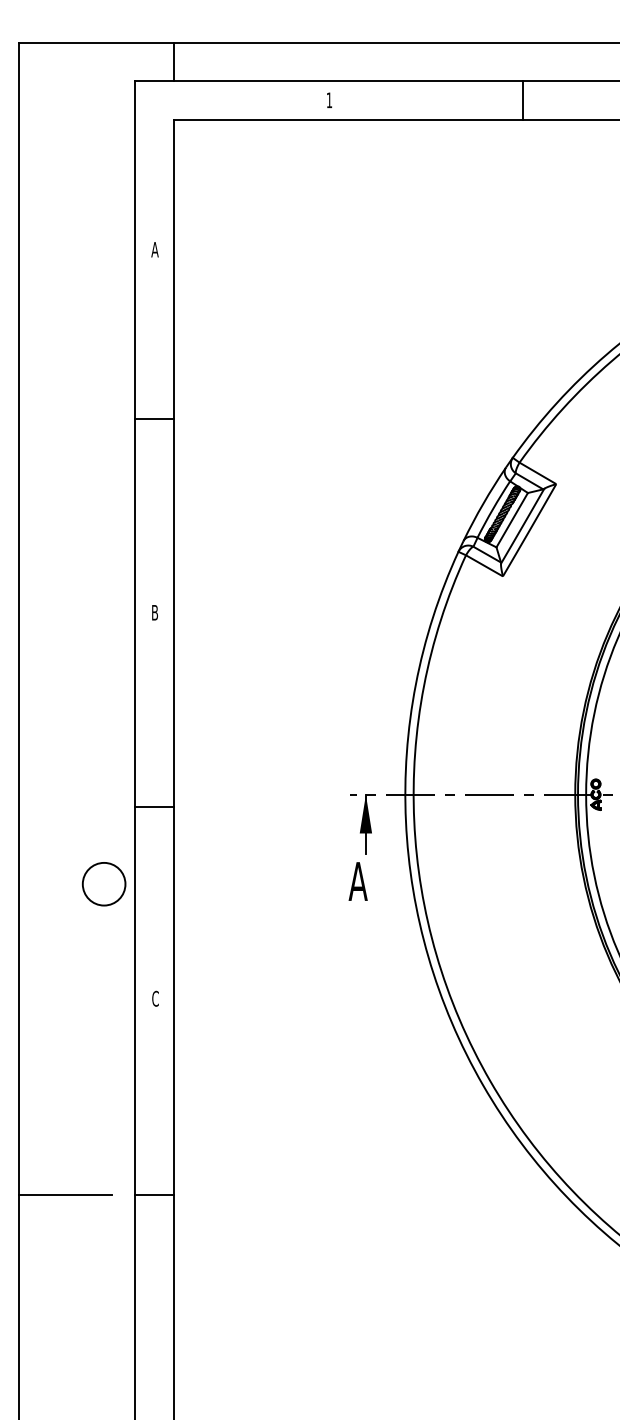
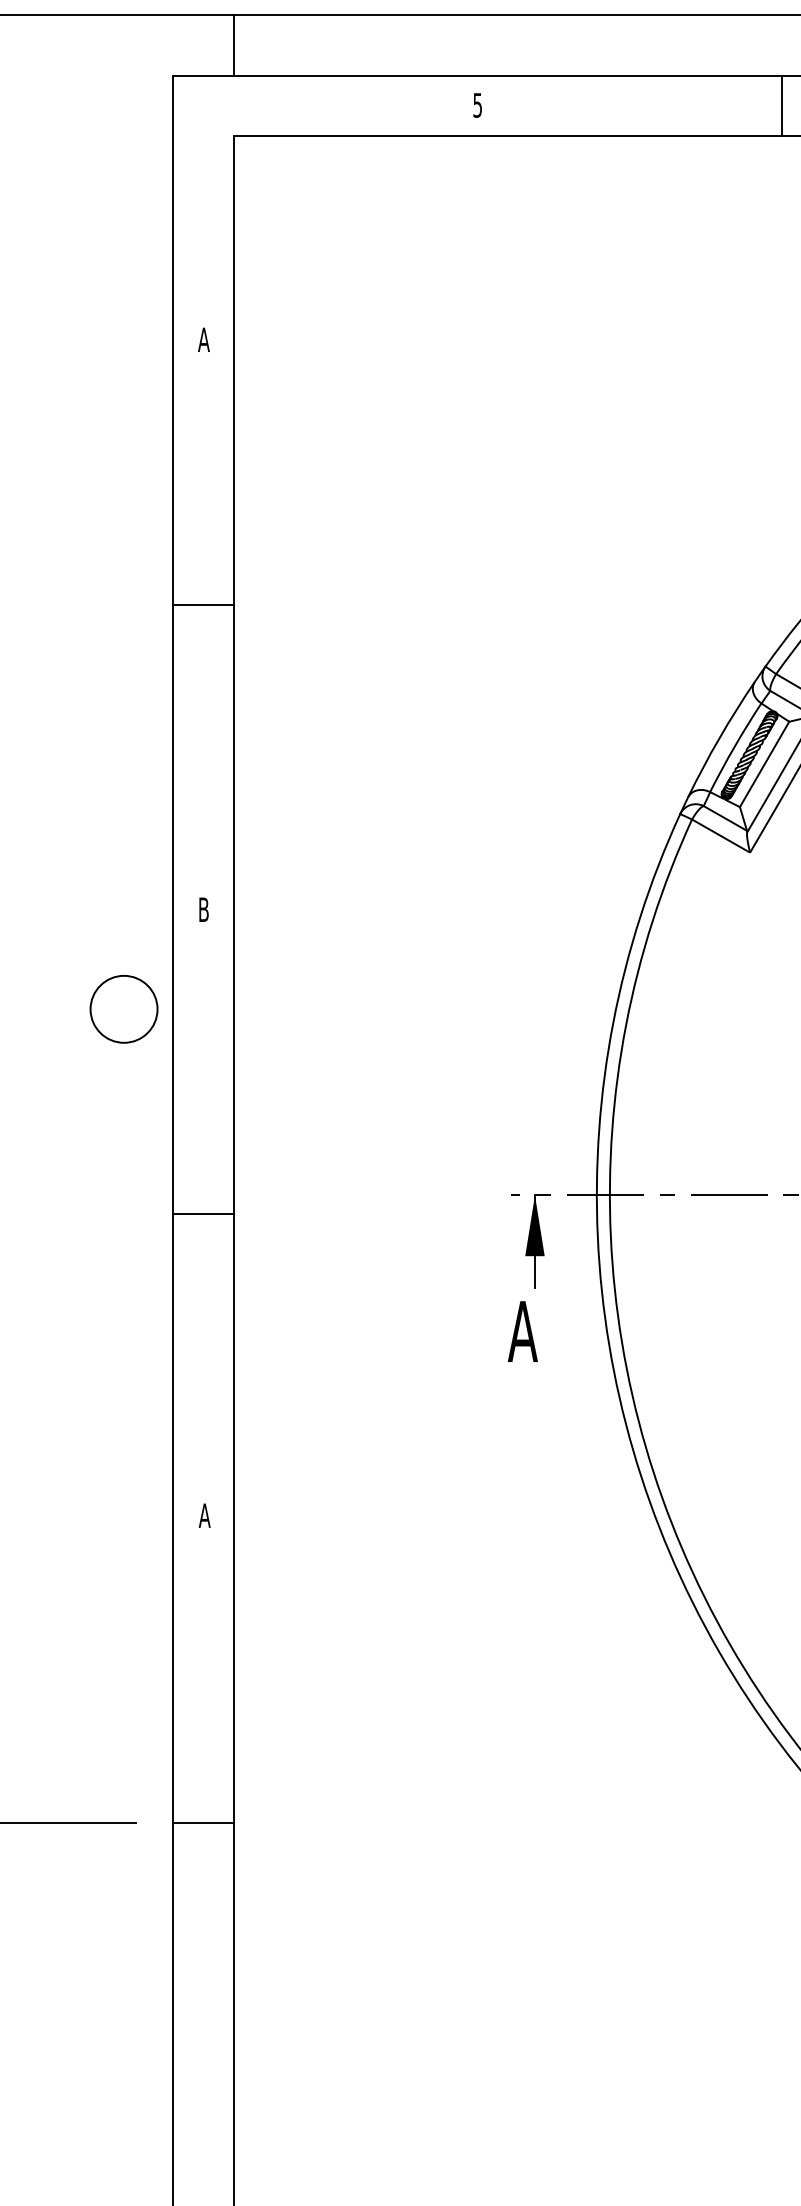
text: (329, 100) -> (477, 105), 1 -> 5
circle: (103, 884) -> (123, 1009), moved
text: (155, 998) -> (204, 1515), C -> A

